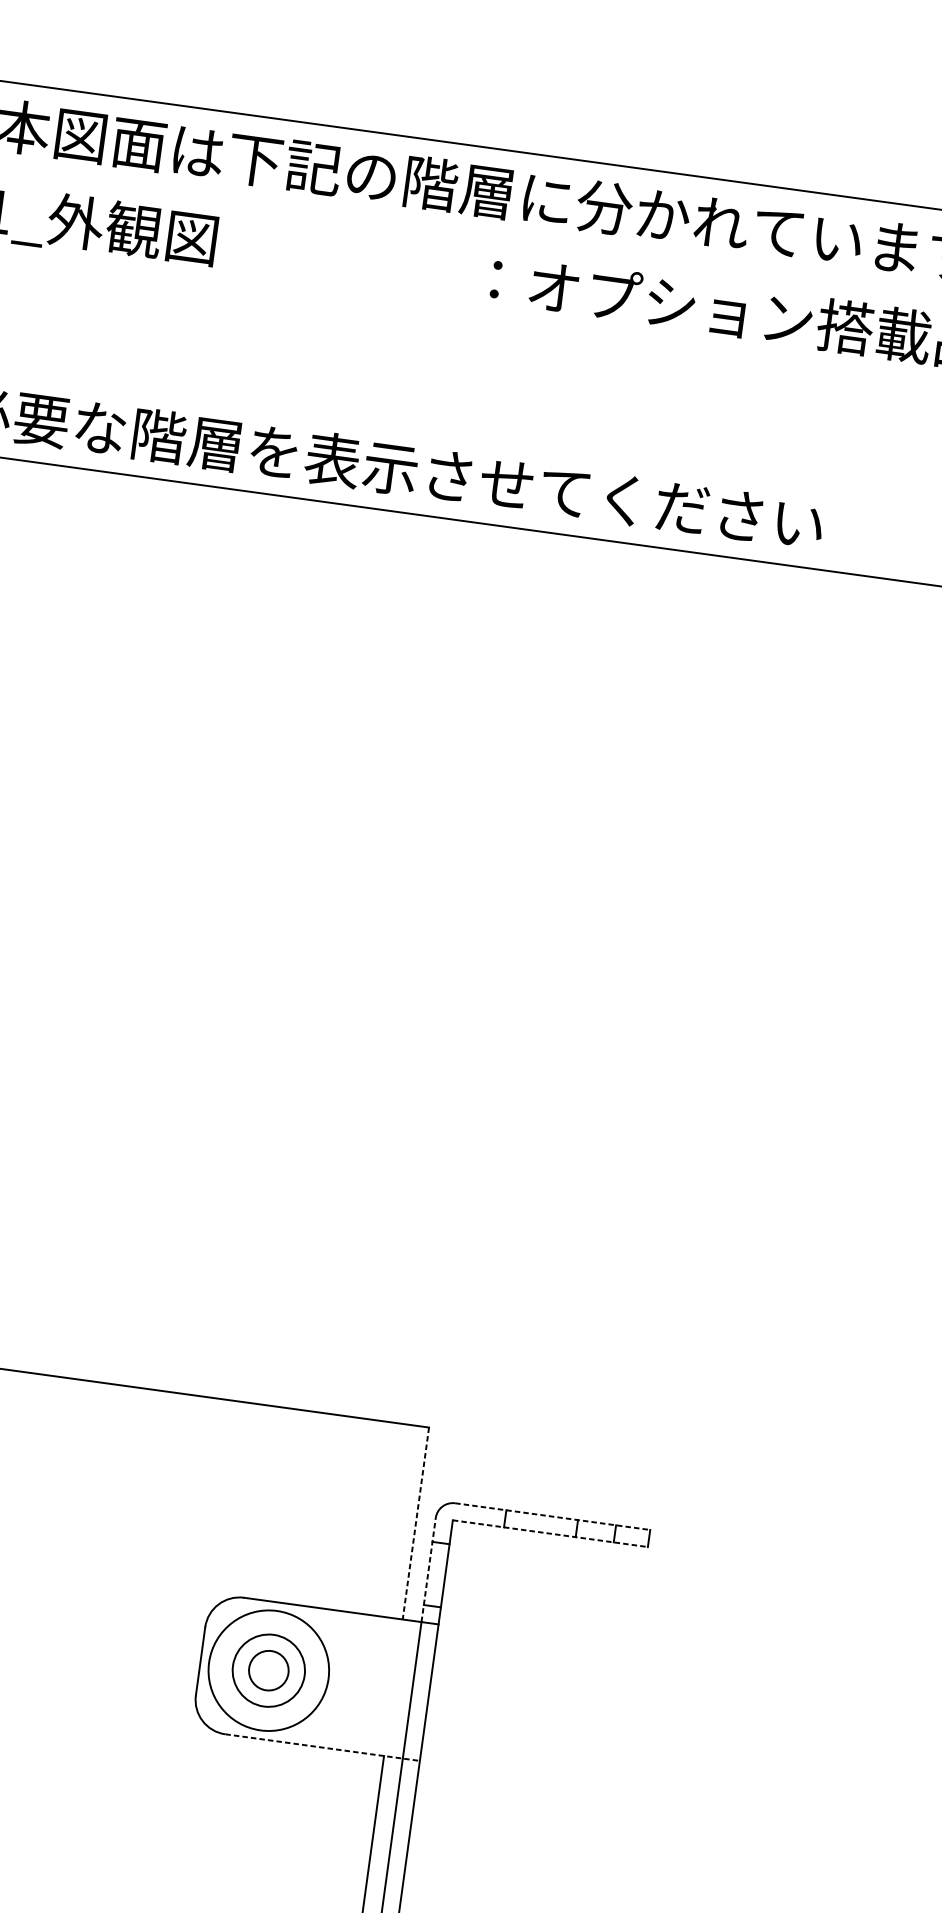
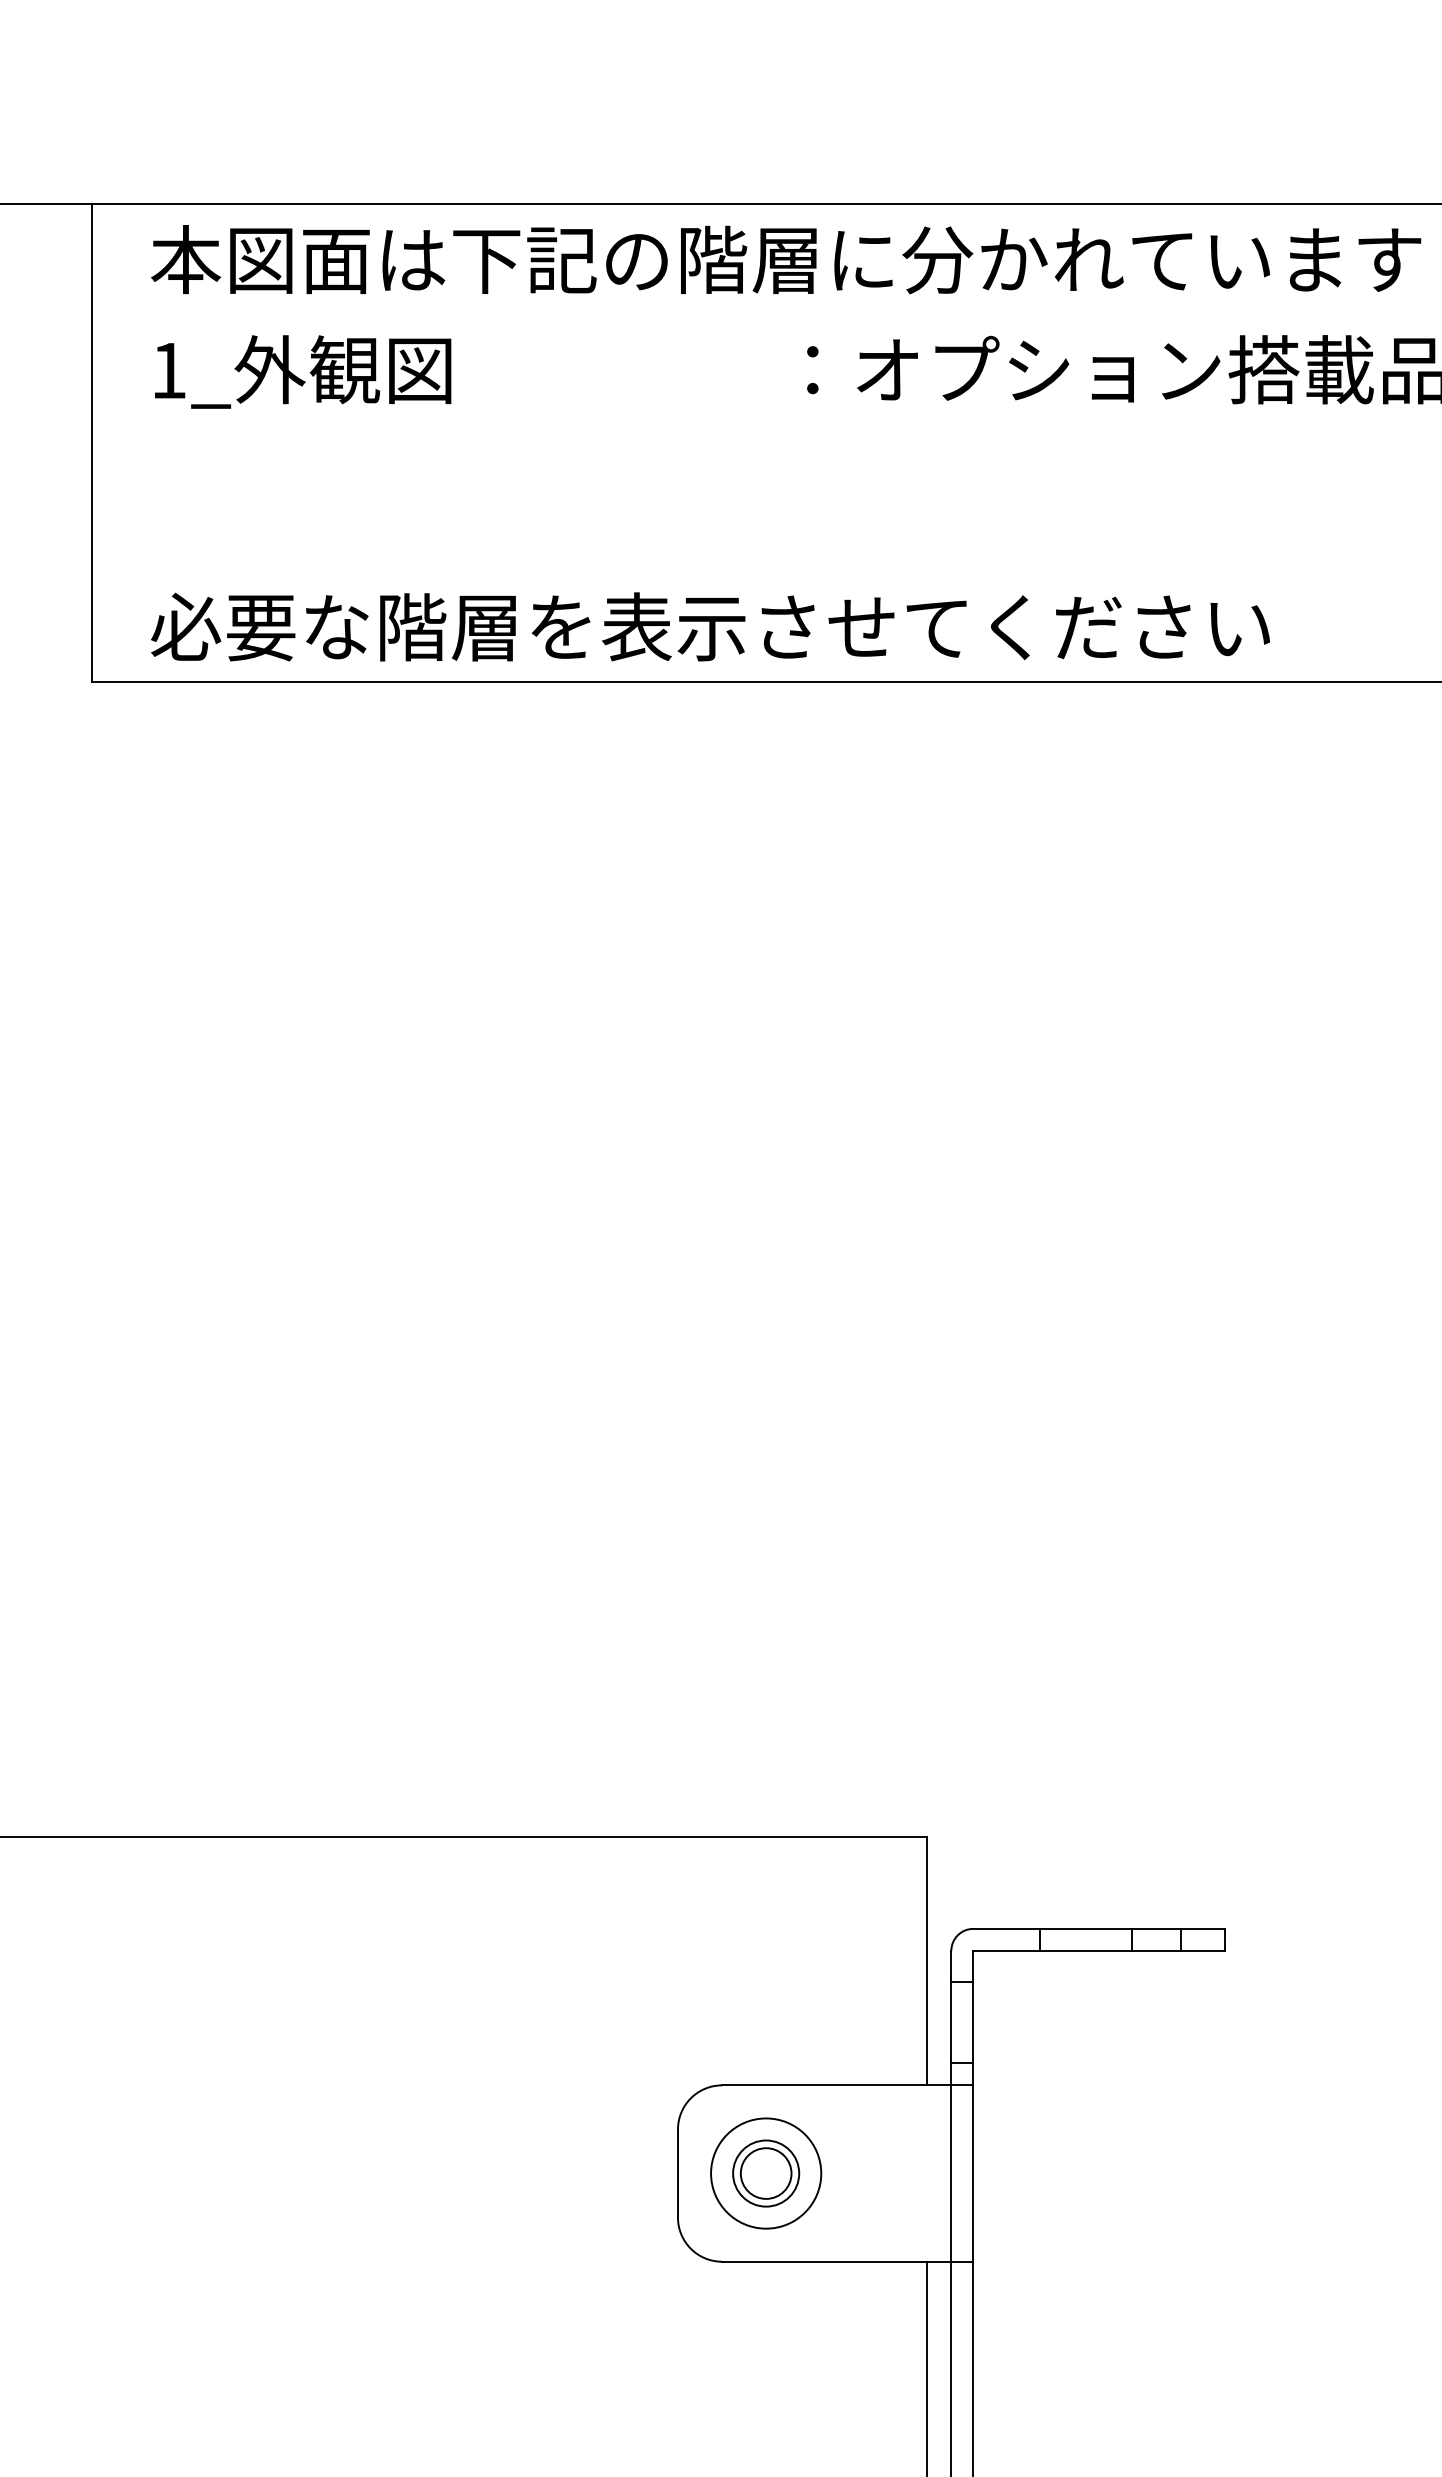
line: (552, 1516) -> (1099, 1928), dashed -> solid
line: (416, 1523) -> (927, 1961), dashed -> solid
line: (550, 1533) -> (1099, 1950), dashed -> solid
line: (428, 1569) -> (951, 2017), dashed -> solid
circle: (269, 1670) -> (766, 2173), size x0.71
circle: (269, 1670) -> (766, 2173), size x0.71
line: (322, 1747) -> (847, 2261), dashed -> solid

